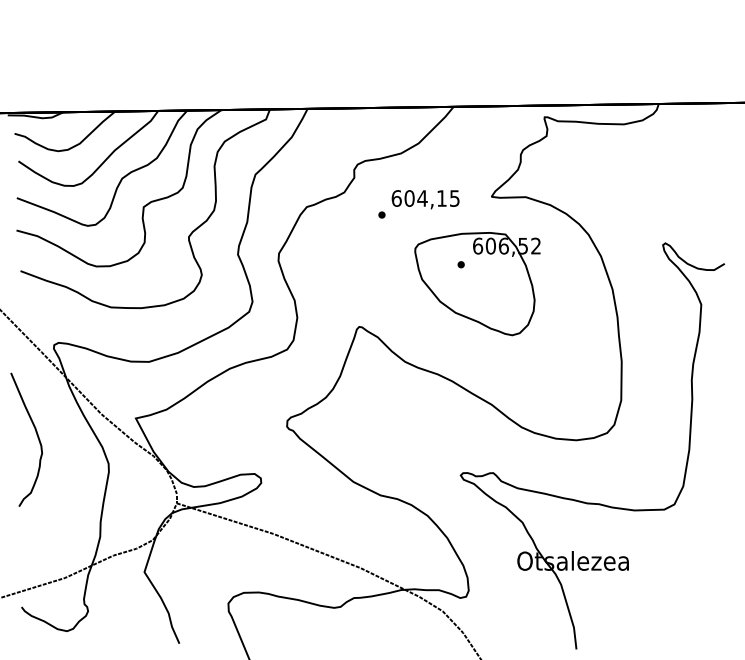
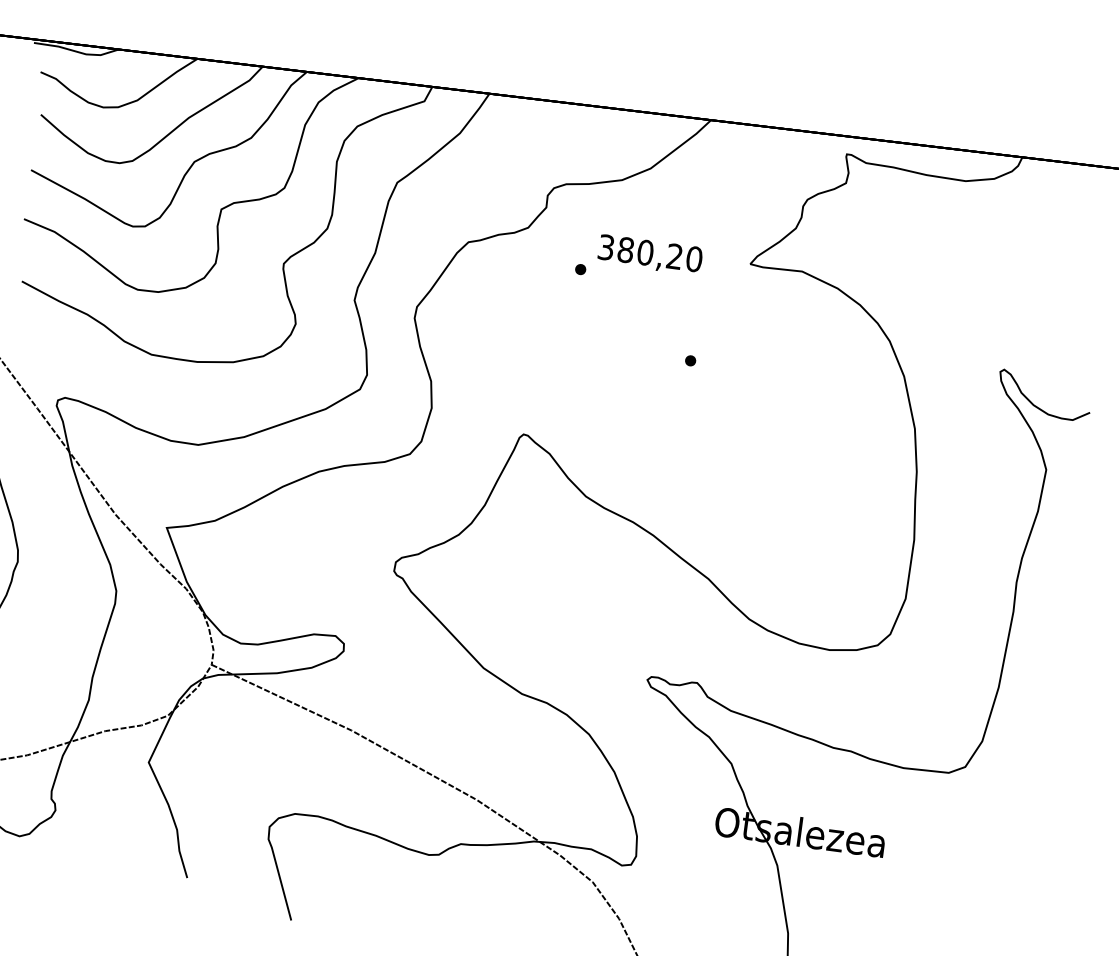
text: (425, 198) -> (649, 253), 604,15 -> 380,20
part: (477, 284) -> (711, 394), removed

